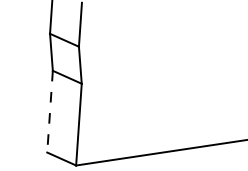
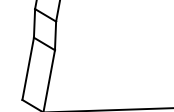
line: (50, 111) -> (28, 68), dashed -> solid

